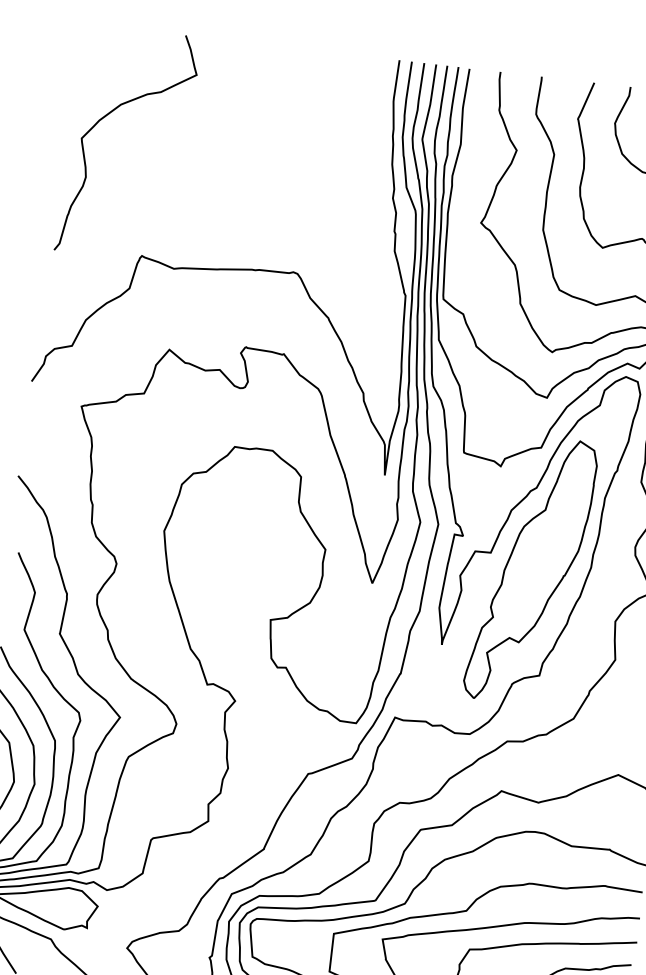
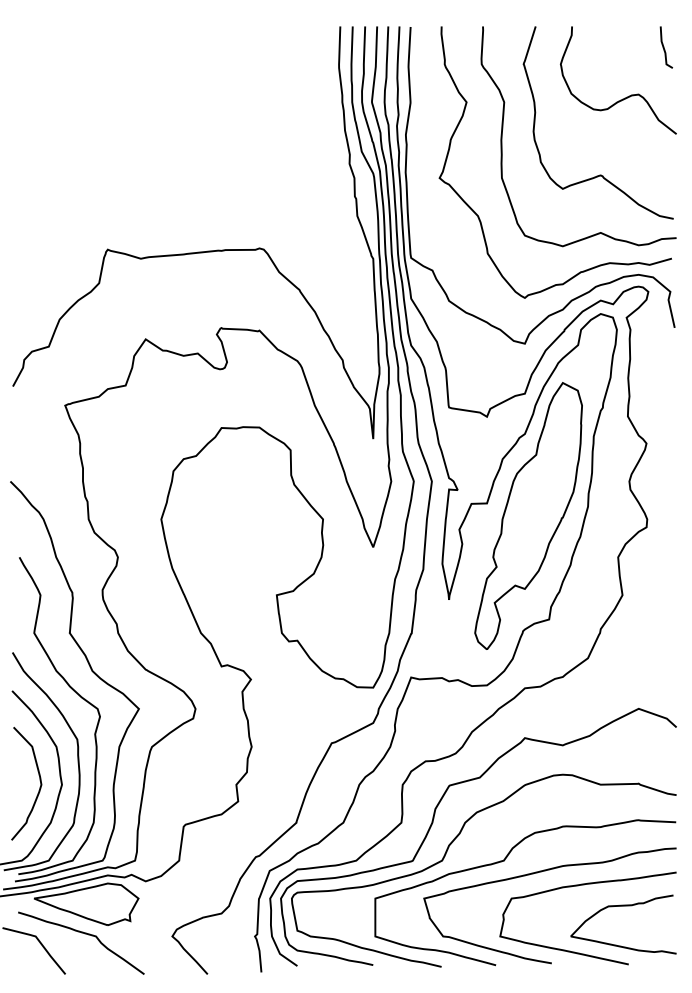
curve: (108, 115) -> (58, 114), removed

